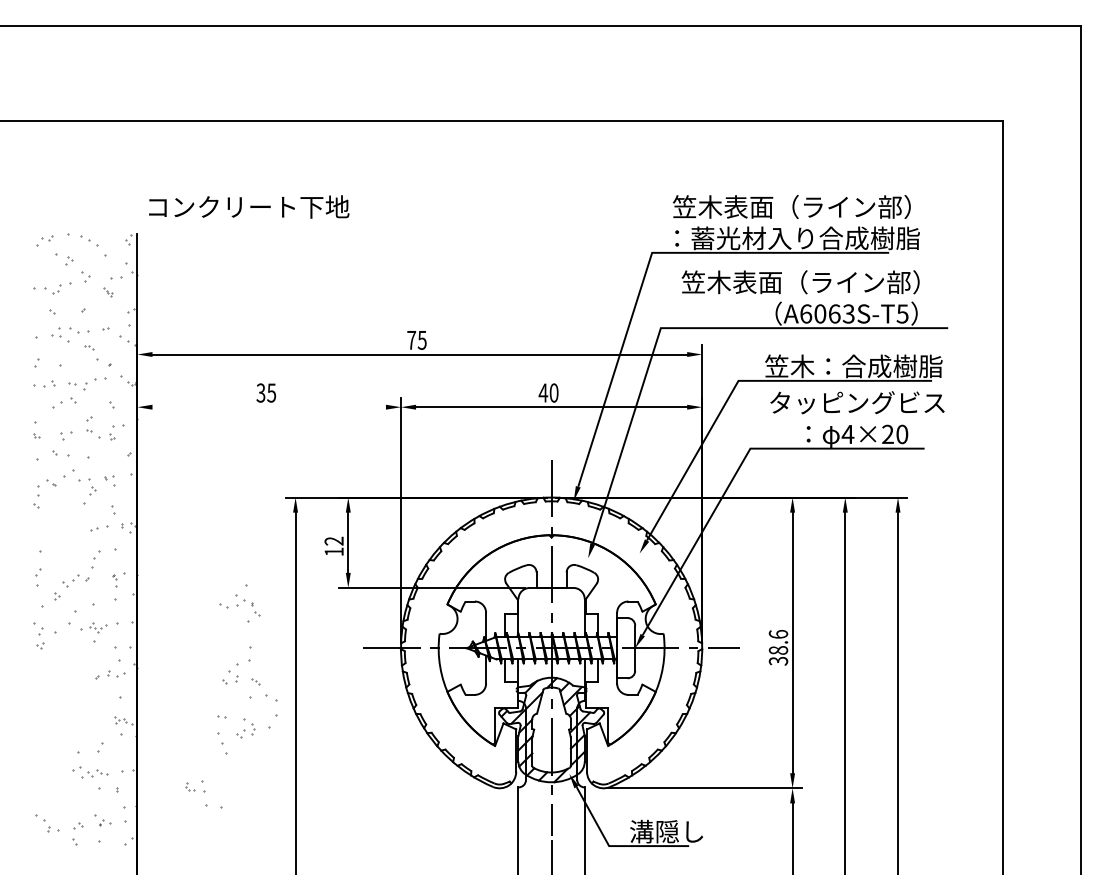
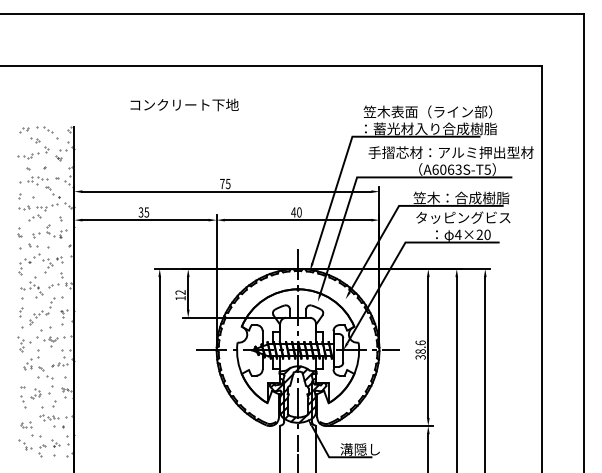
text: (248, 206) -> (184, 104), moved
text: (833, 282) -> (450, 152), 笠木表面（ライン部） -> 手摺芯材：アルミ押出型材
line: (269, 407) -> (145, 220), added
part: (239, 604) -> (31, 287), moved
part: (247, 700) -> (36, 378), moved
part: (202, 794) -> (30, 429), moved

